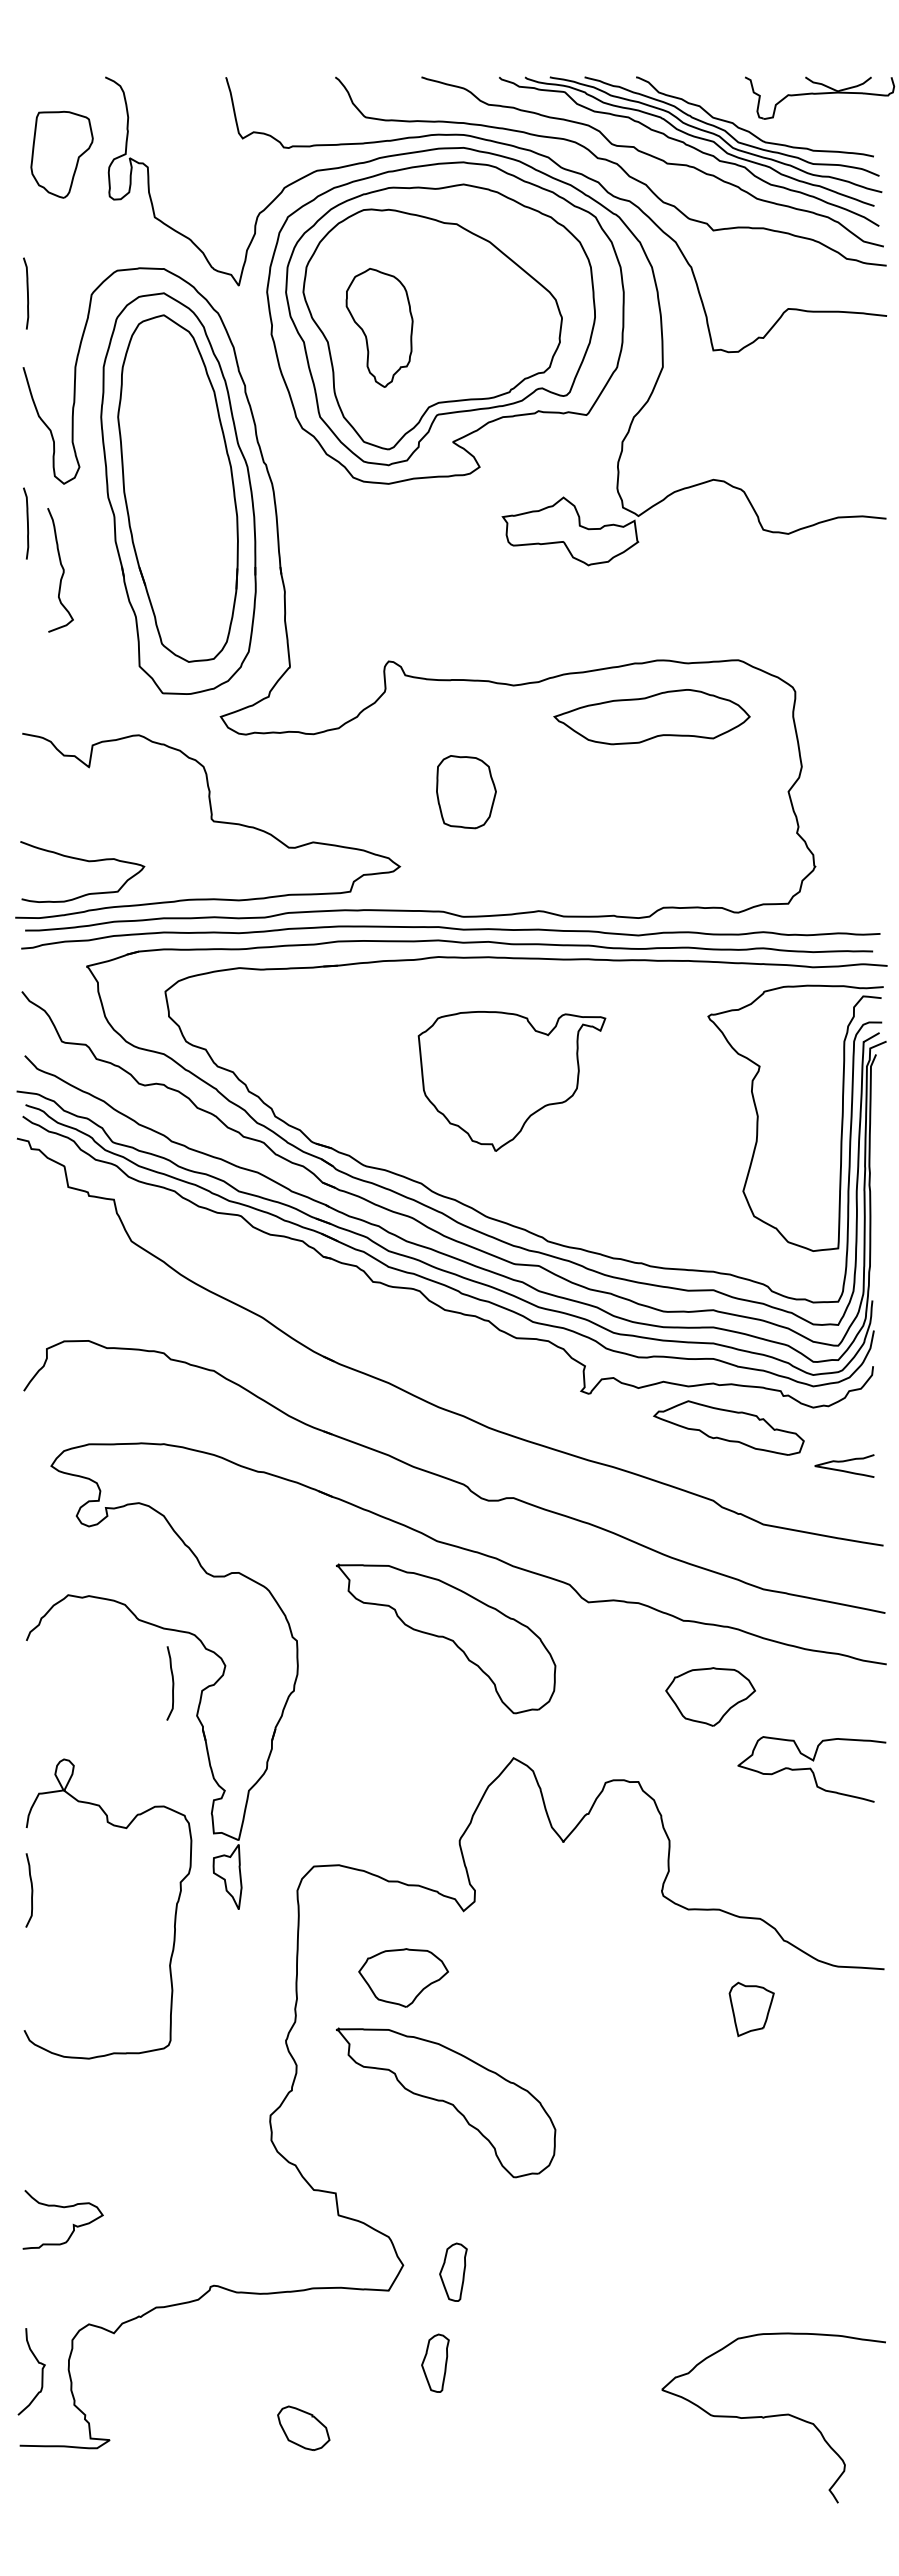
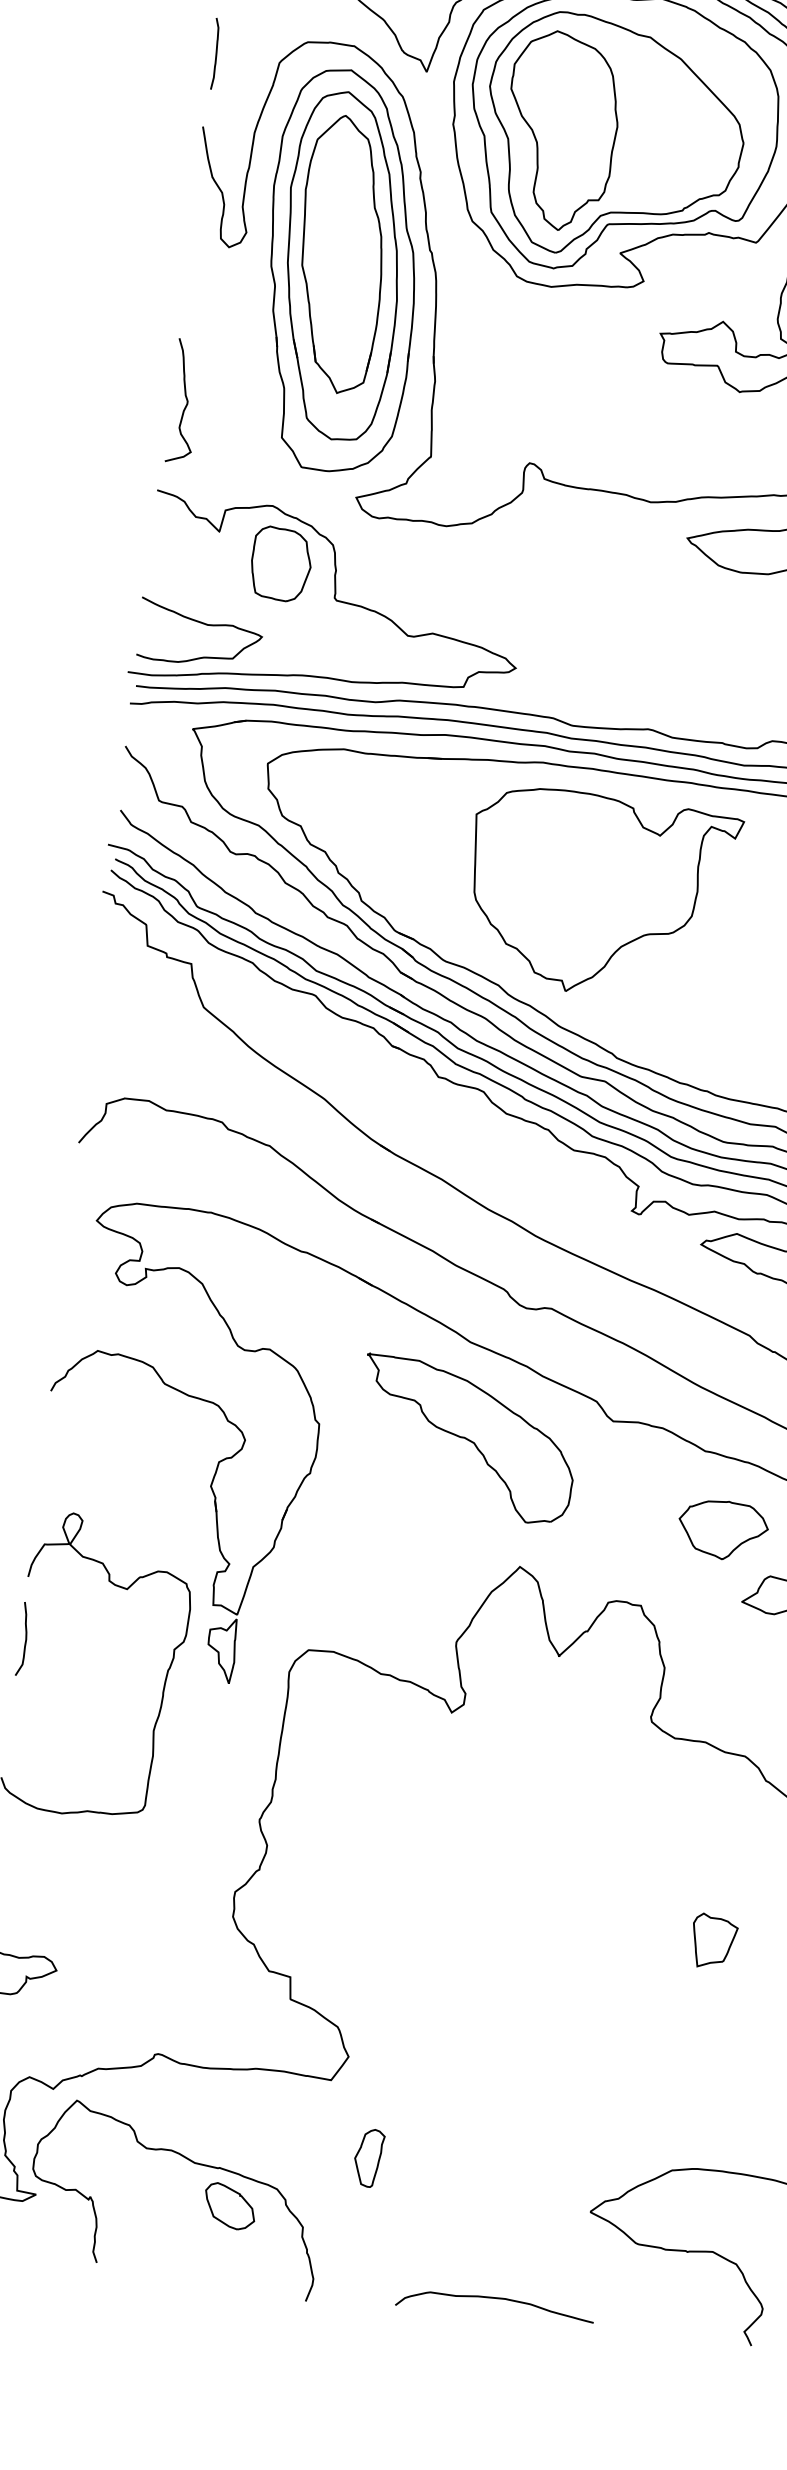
part: (379, 327) -> (561, 130), size x1.67
part: (176, 477) -> (341, 254), added
curve: (27, 523) -> (187, 282), removed
curve: (62, 570) -> (186, 401), moved
part: (466, 792) -> (281, 564), moved
part: (511, 1081) -> (600, 895), size x1.43
curve: (172, 1683) -> (190, 1451), removed
part: (403, 1977) -> (383, 1771), removed
part: (751, 2008) -> (713, 1940), moved
part: (446, 2102) -> (411, 1900), removed
part: (453, 2271) -> (397, 2069), removed
curve: (260, 2389) -> (191, 2162), added
curve: (578, 2487) -> (495, 2298), added

